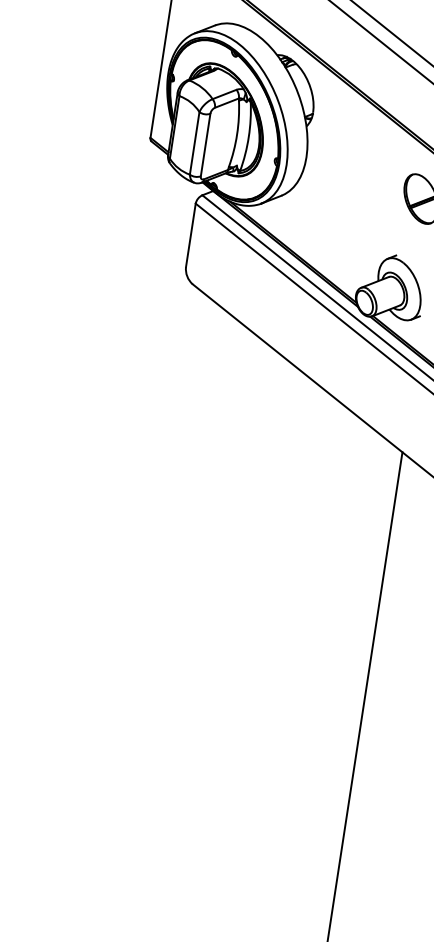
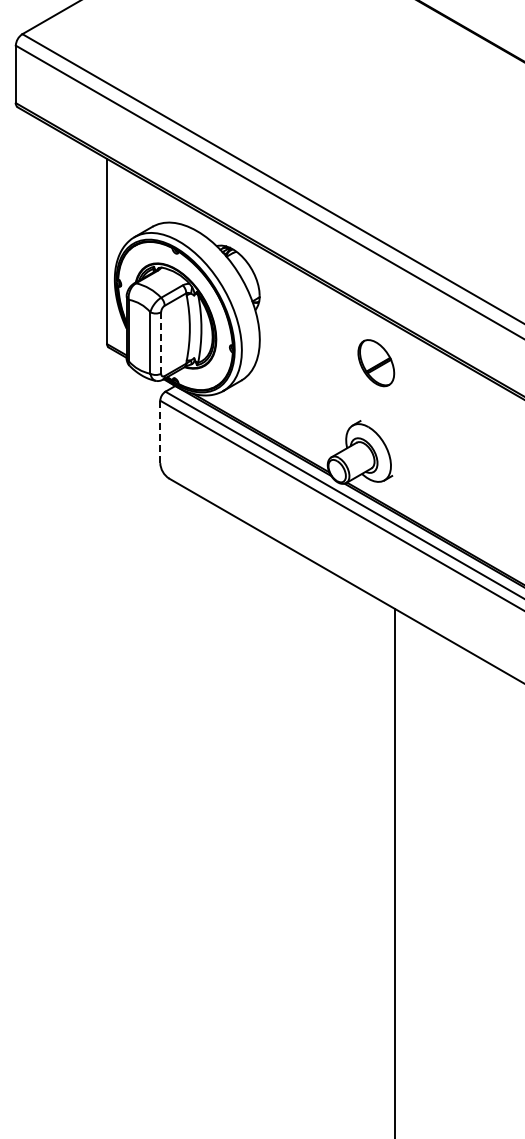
line: (206, 144) -> (161, 342), solid -> dashed
line: (191, 236) -> (160, 432), solid -> dashed

